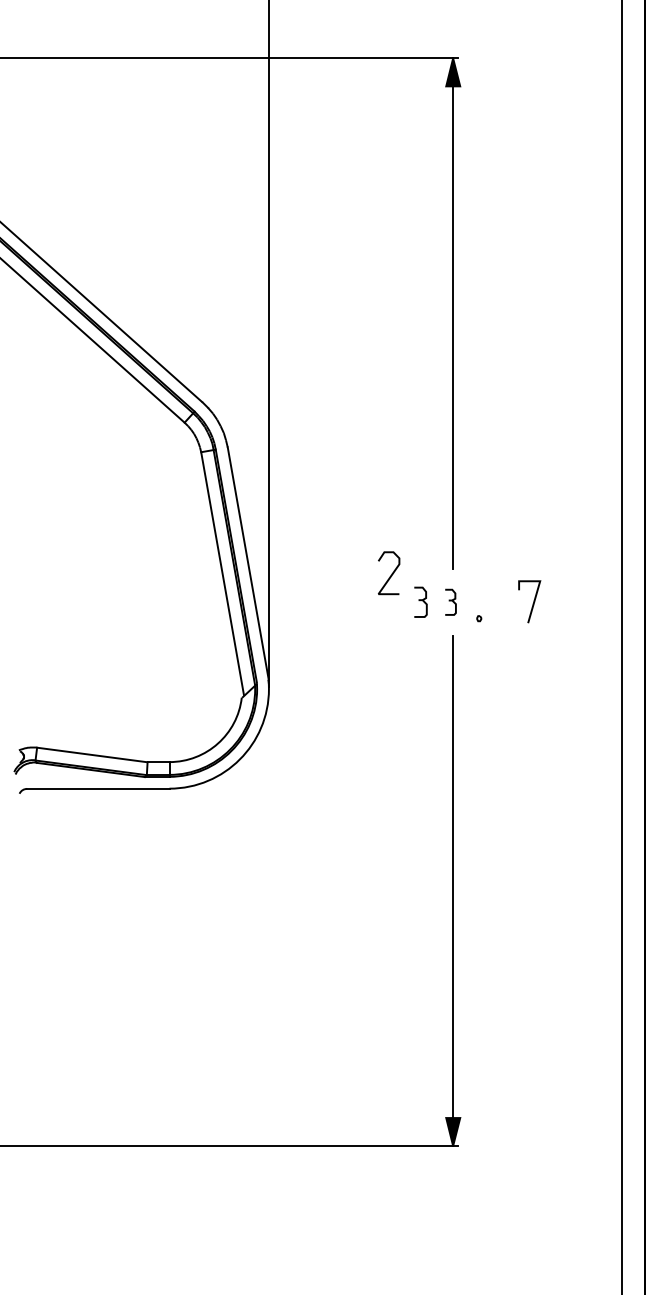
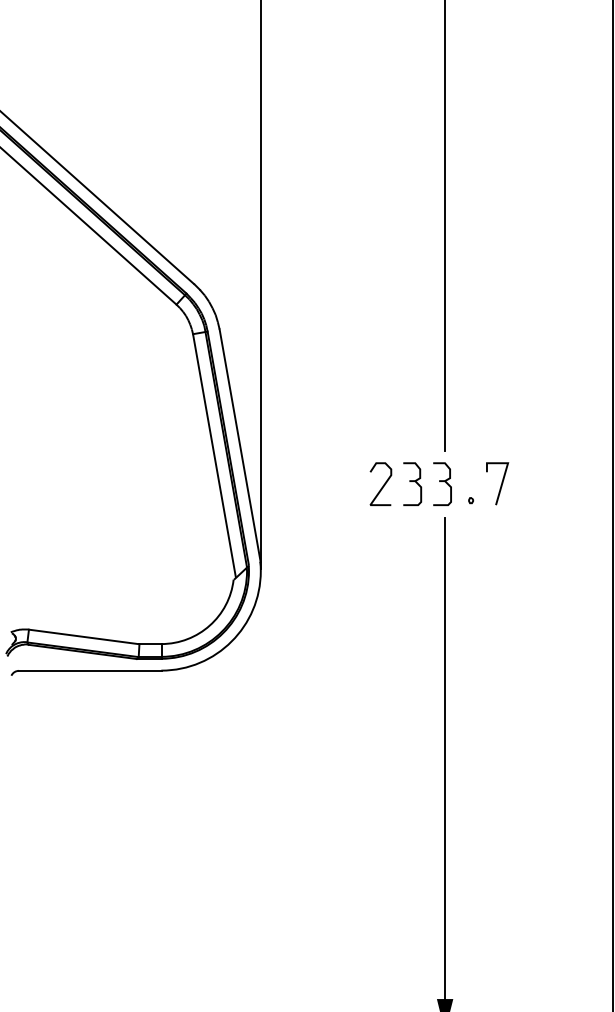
curve: (390, 575) -> (382, 486), moved
part: (420, 602) -> (412, 484), size x1.43
part: (450, 602) -> (442, 484), size x1.67
line: (532, 603) -> (500, 485), moved

